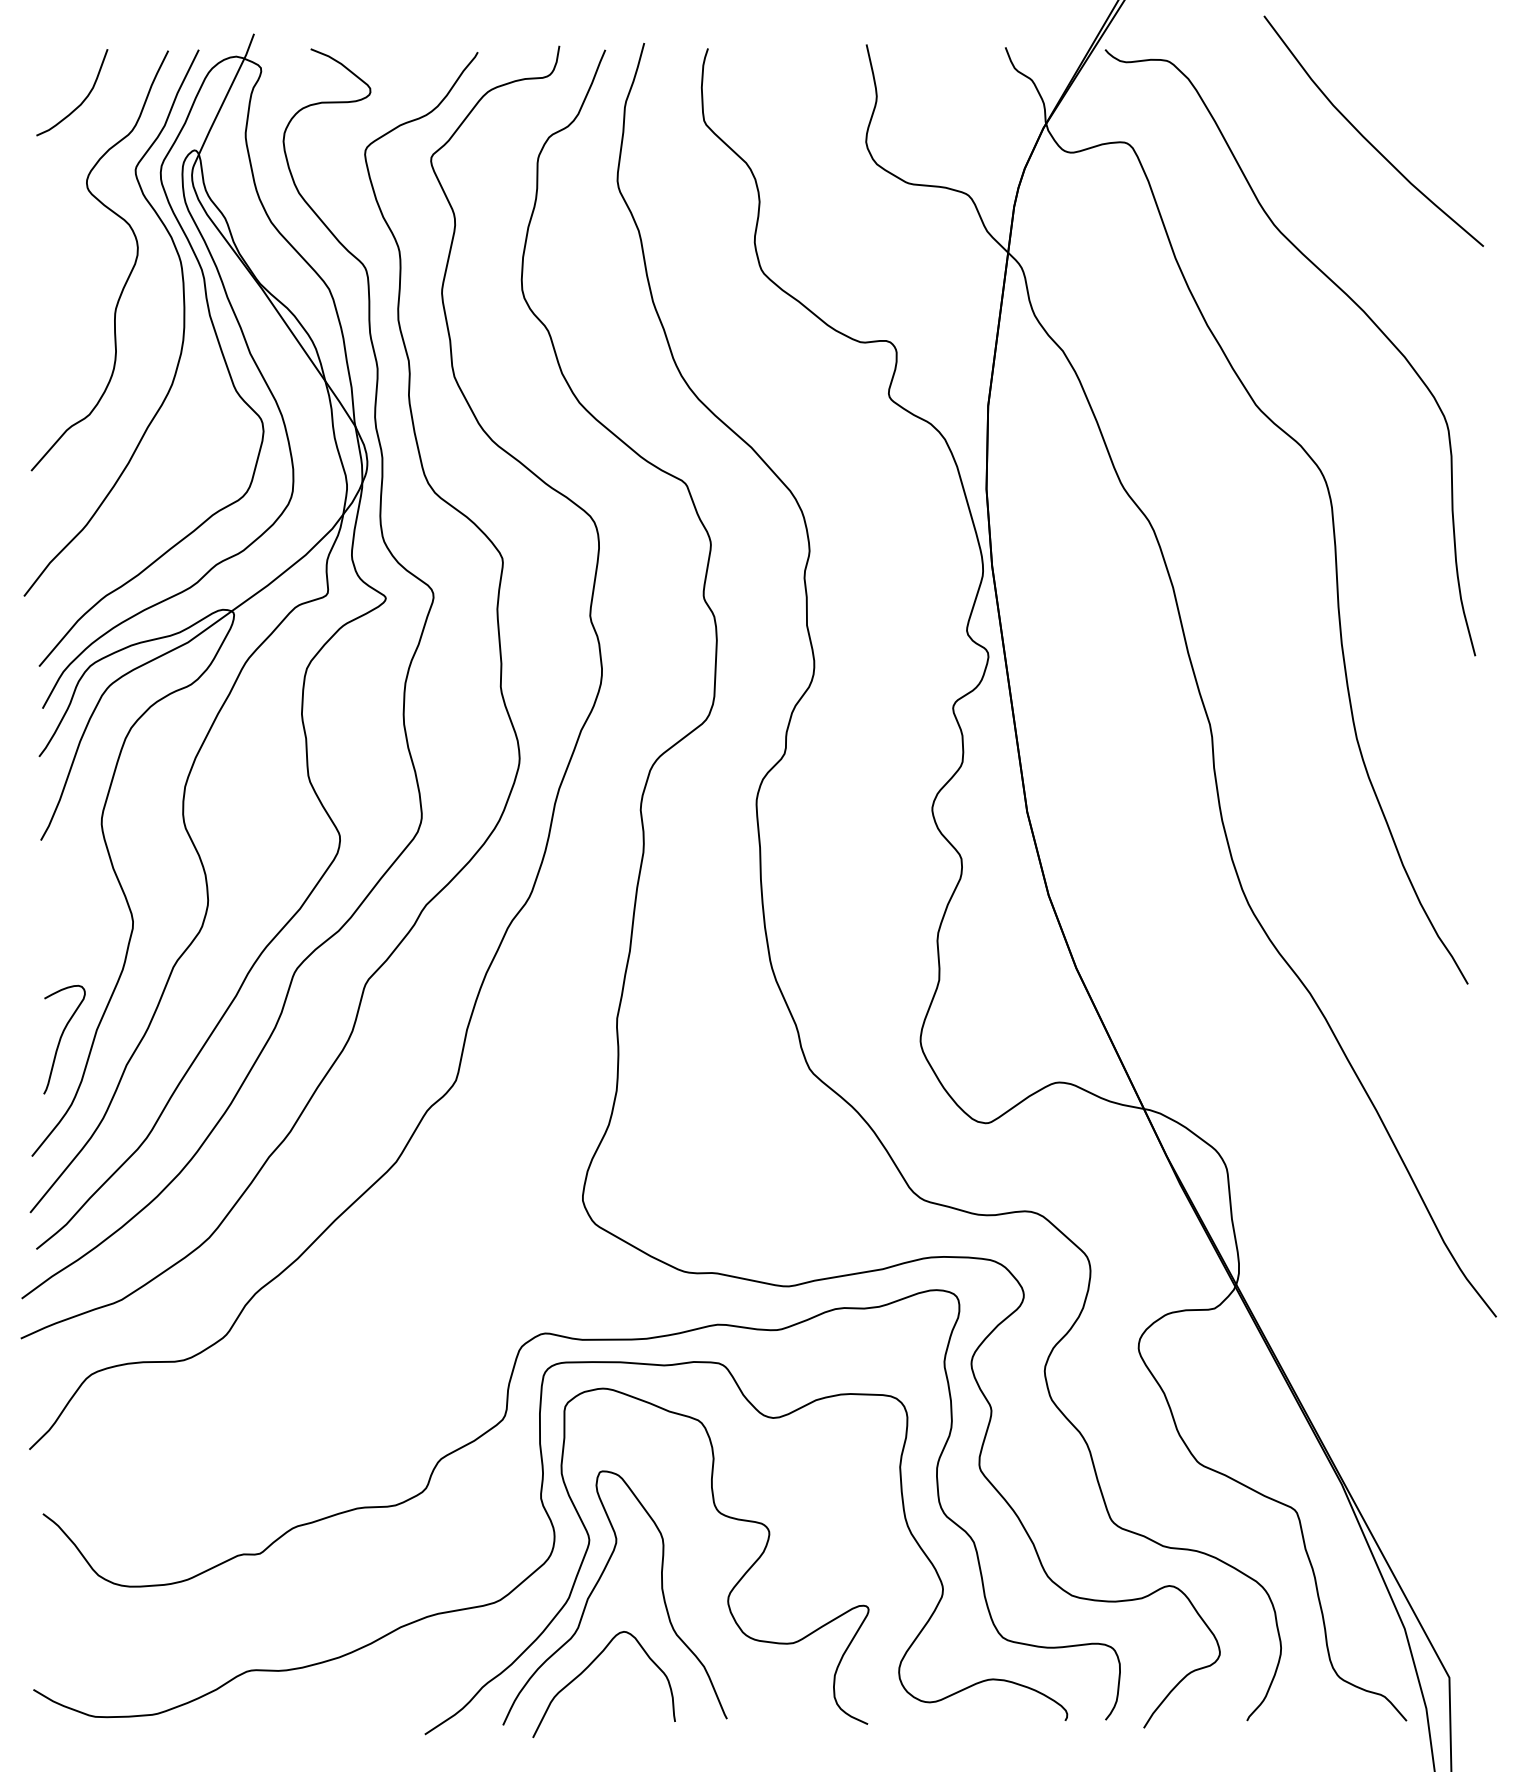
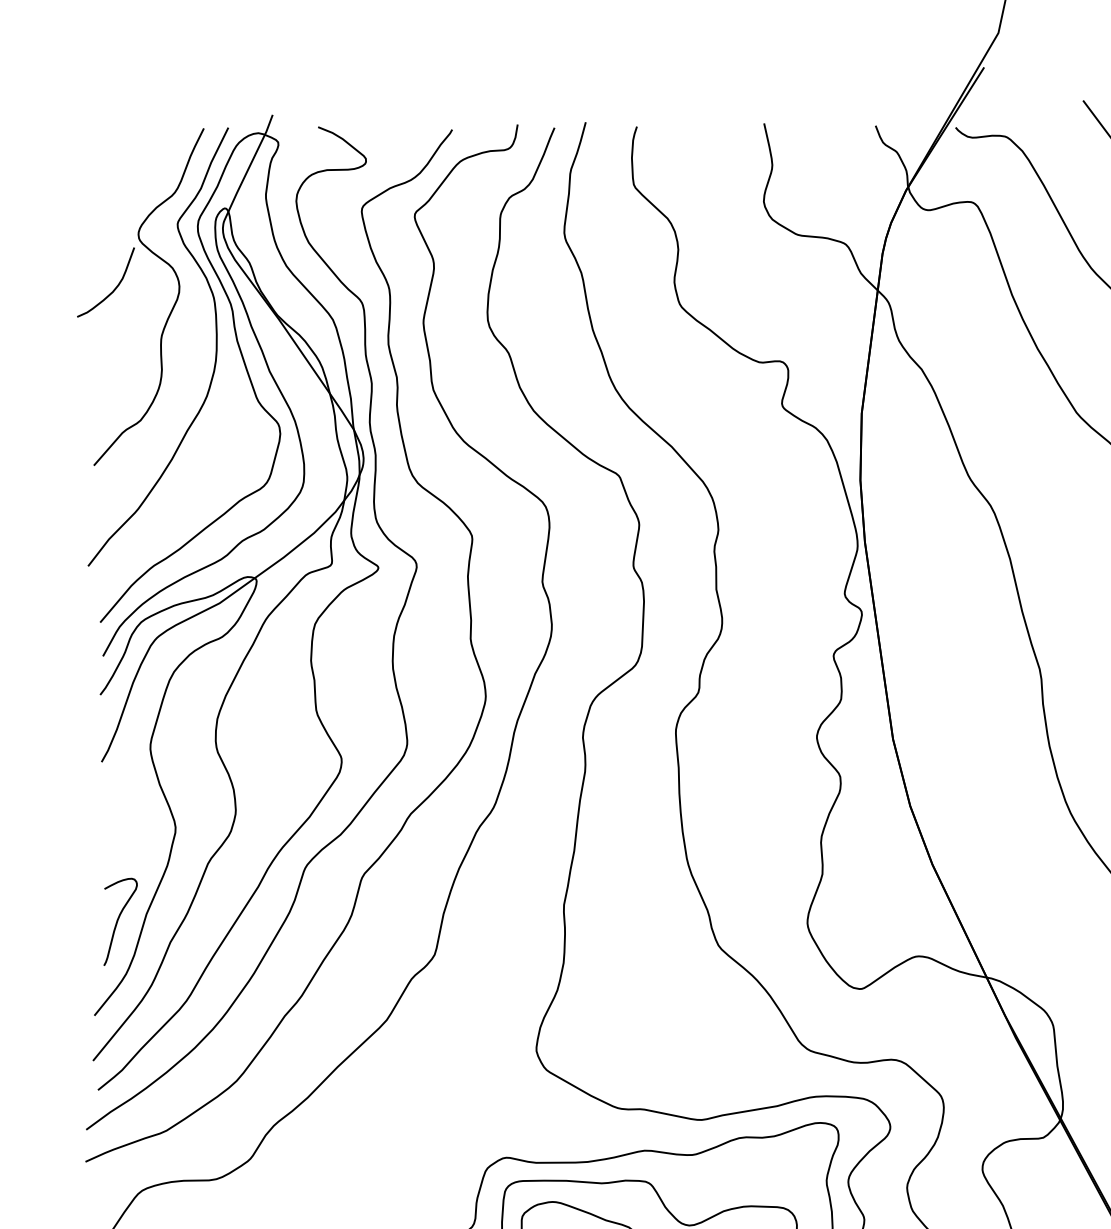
curve: (83, 99) -> (114, 287), moved

